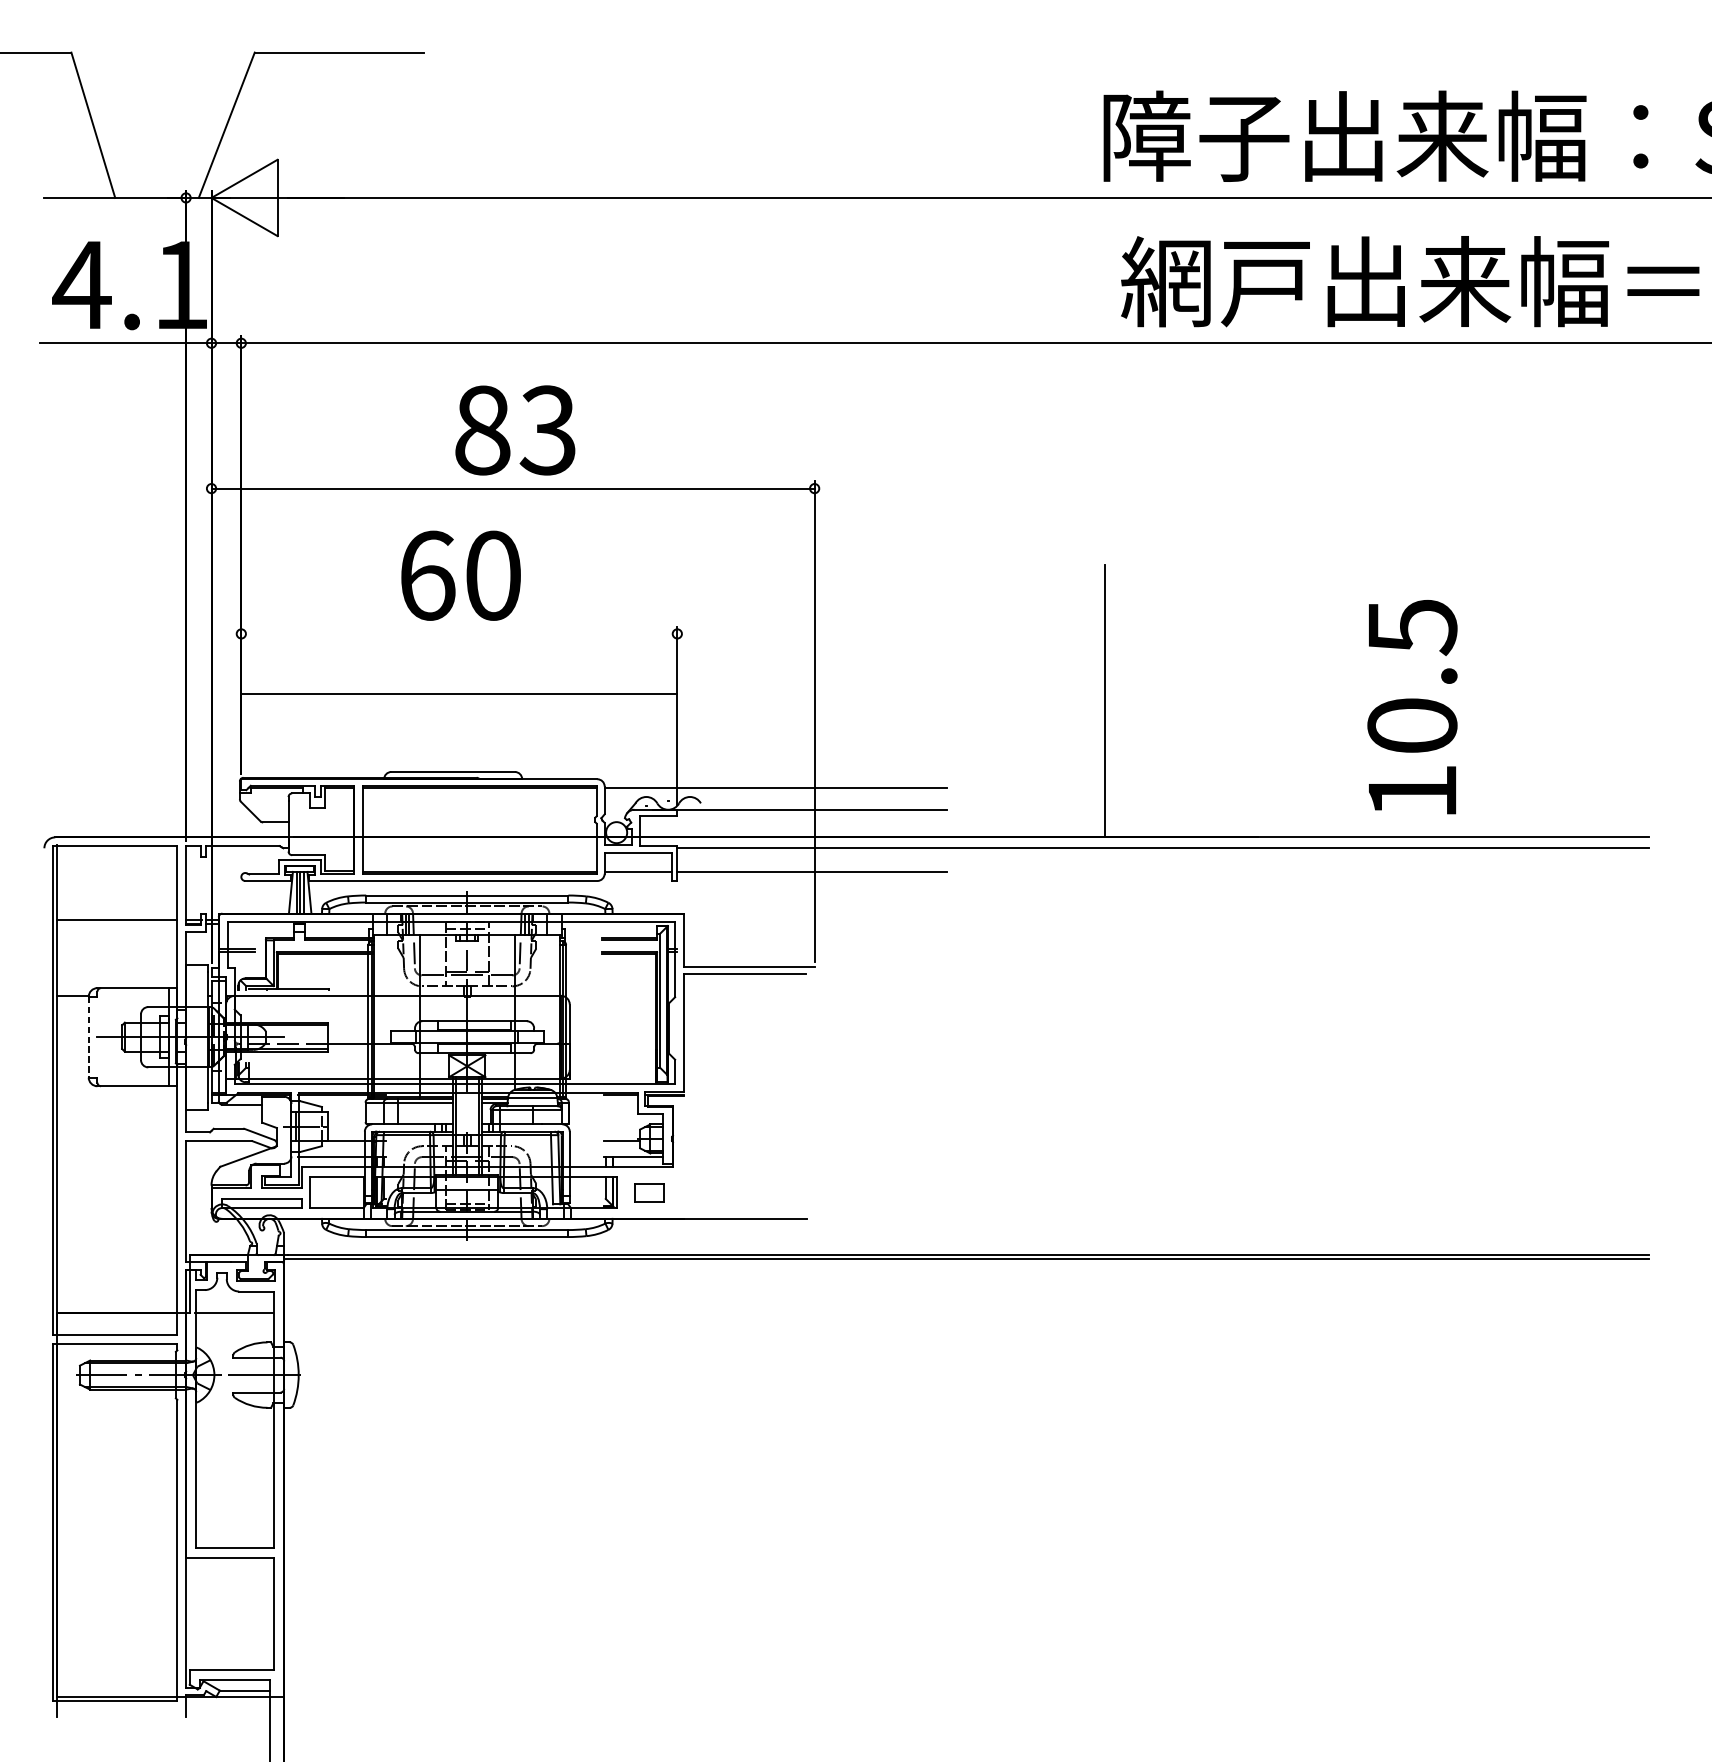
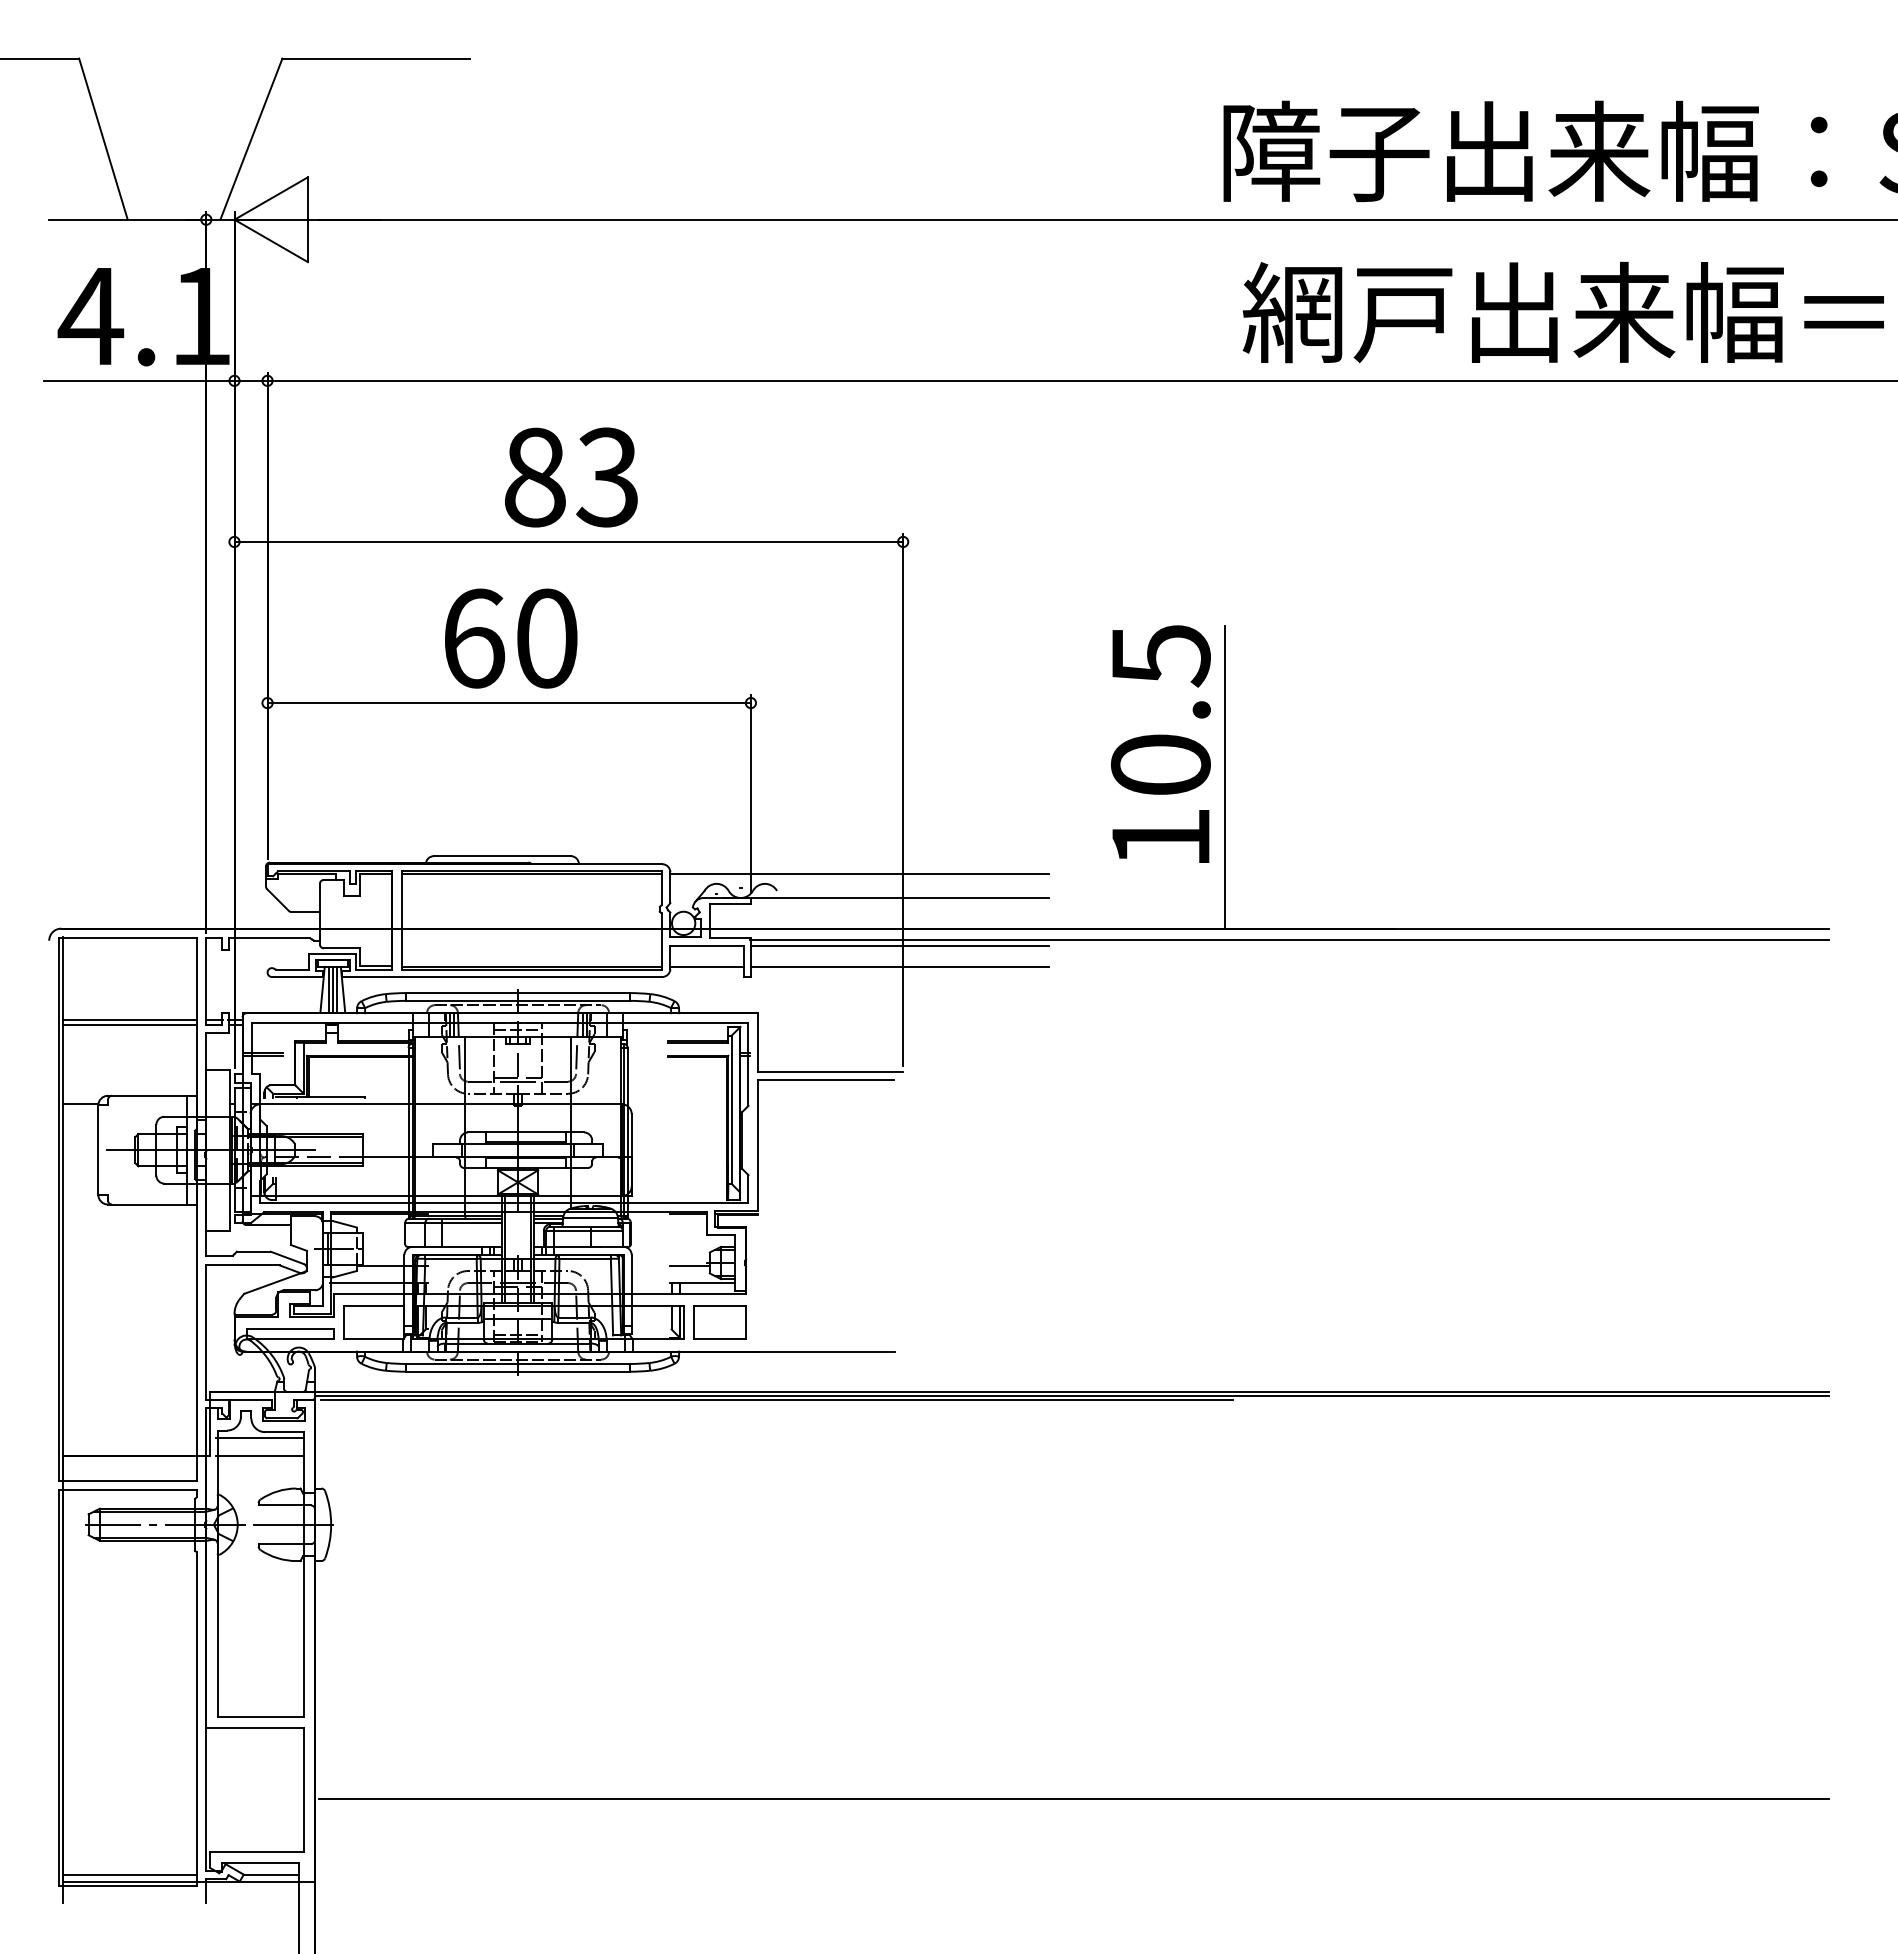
line: (458, 694) -> (508, 703), moved
text: (1412, 706) -> (1160, 743), moved
line: (811, 852) -> (899, 945), added
line: (116, 923) -> (129, 1024), added
line: (88, 1037) -> (98, 1150), dashed -> solid
part: (648, 1192) -> (719, 1322), size x1.67
line: (700, 1262) -> (776, 1399), added
line: (233, 1296) -> (258, 1437), added
line: (968, 1621) -> (1073, 1798), added
line: (116, 1691) -> (129, 1875), added

